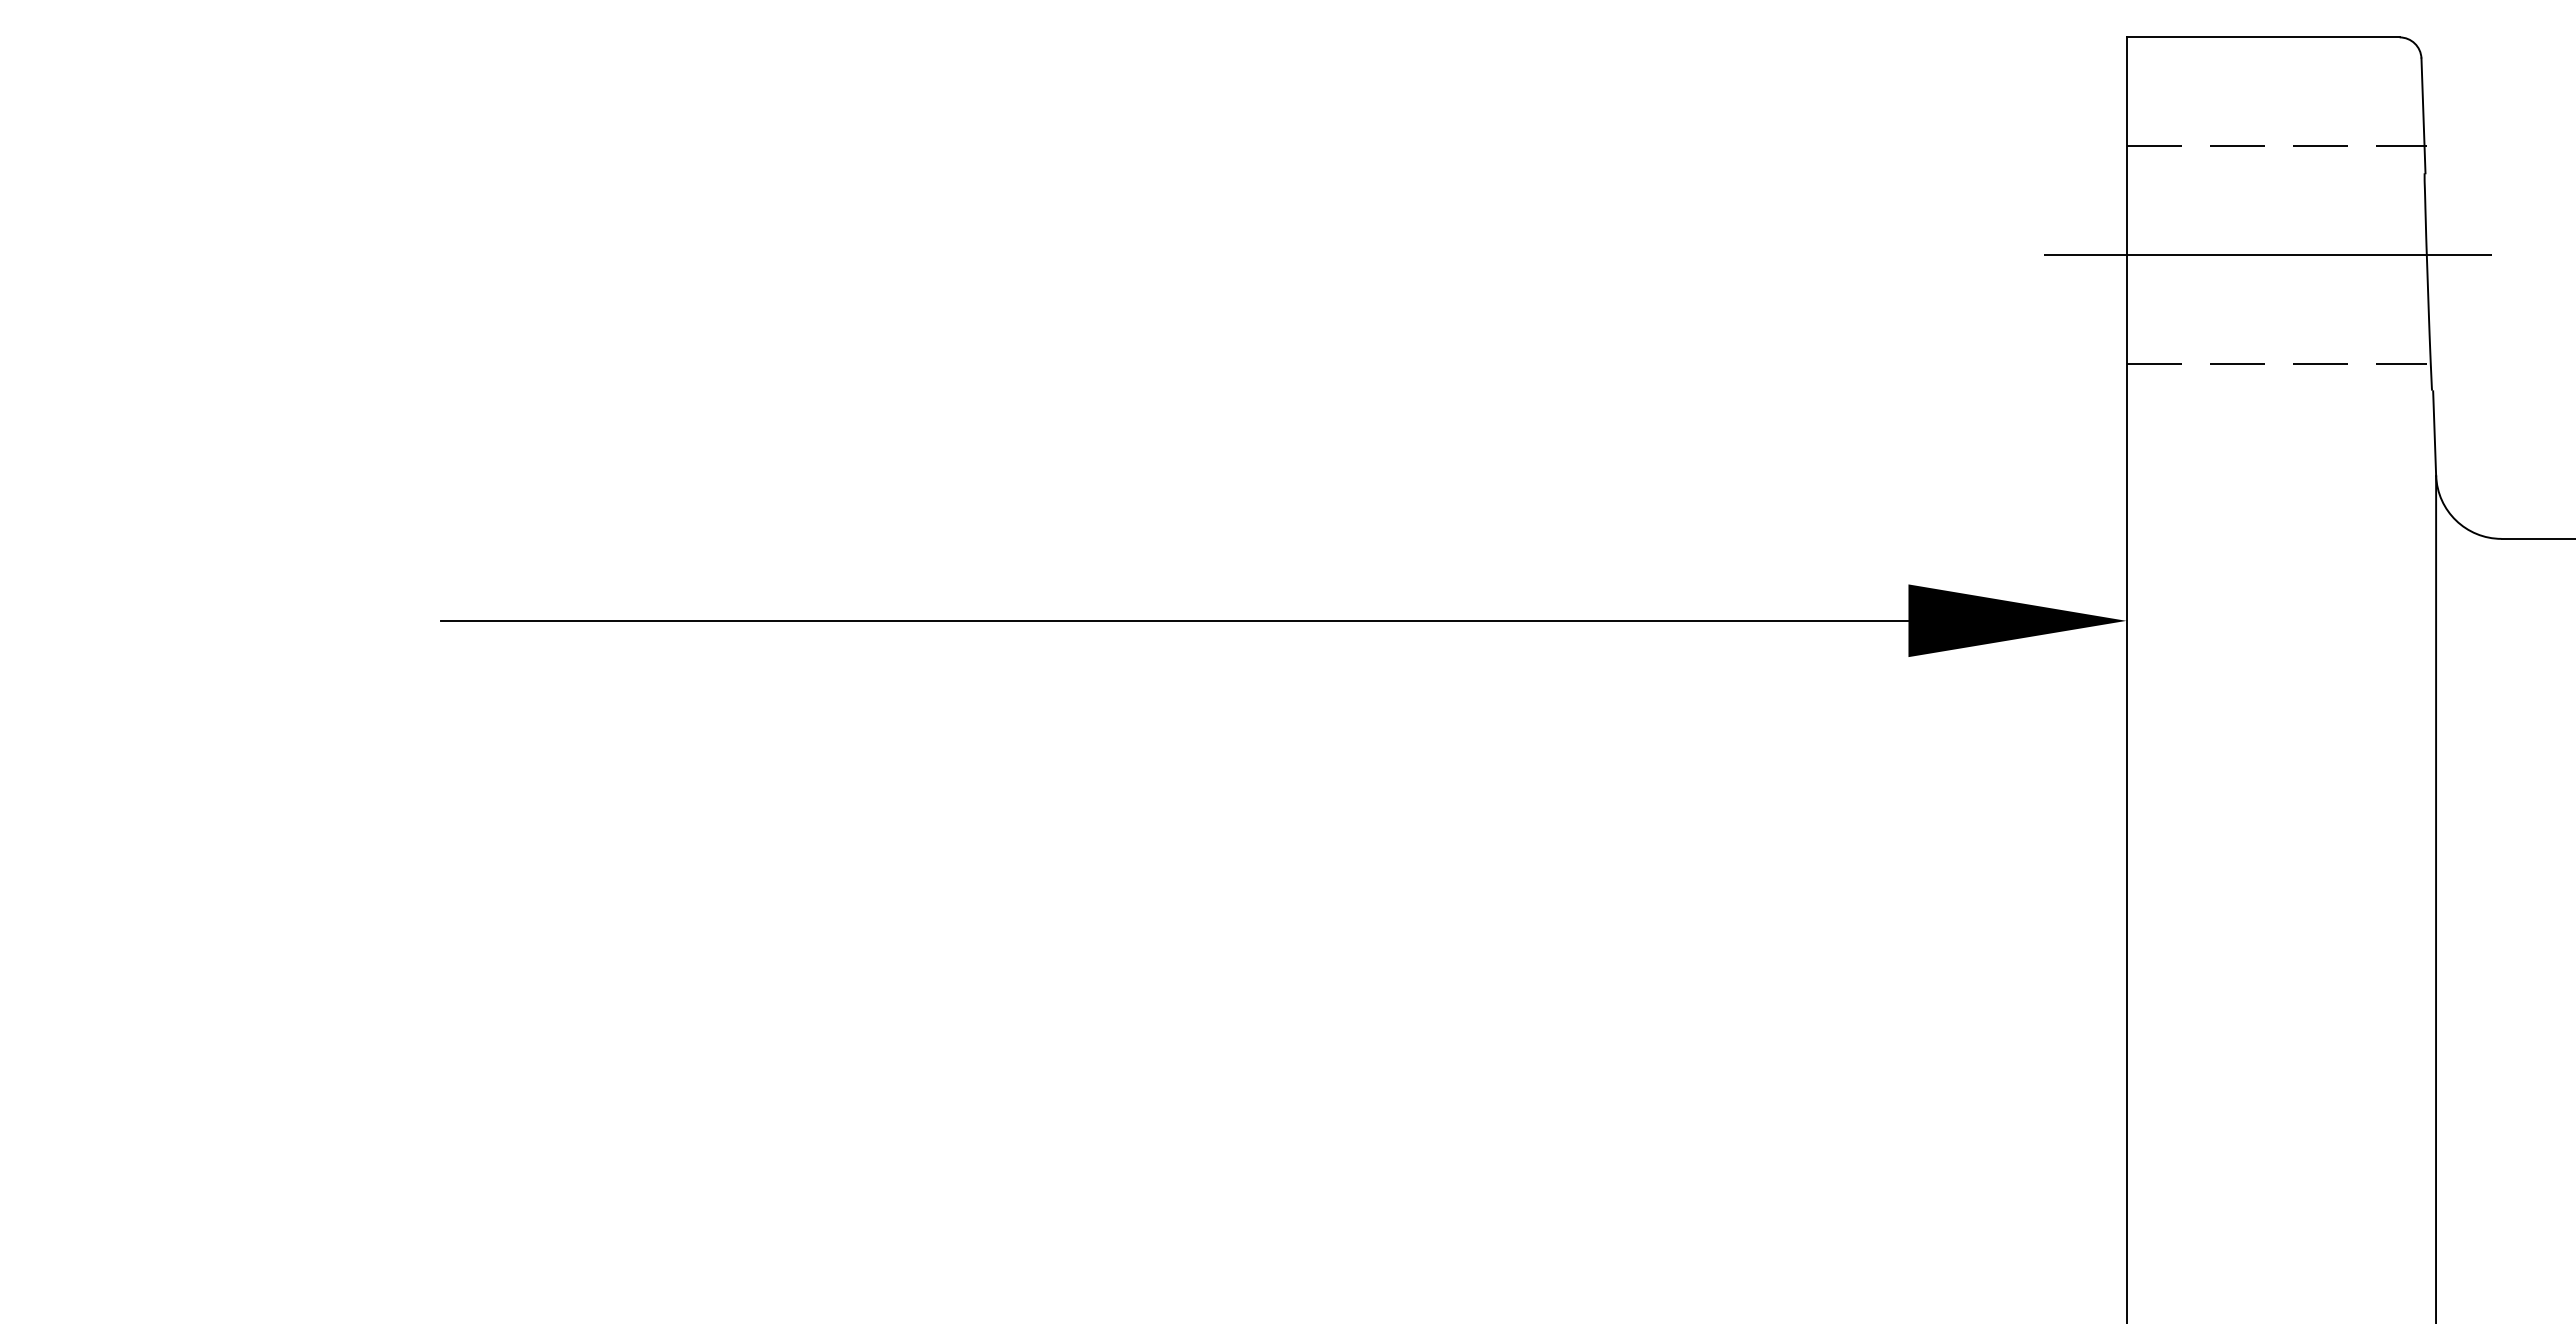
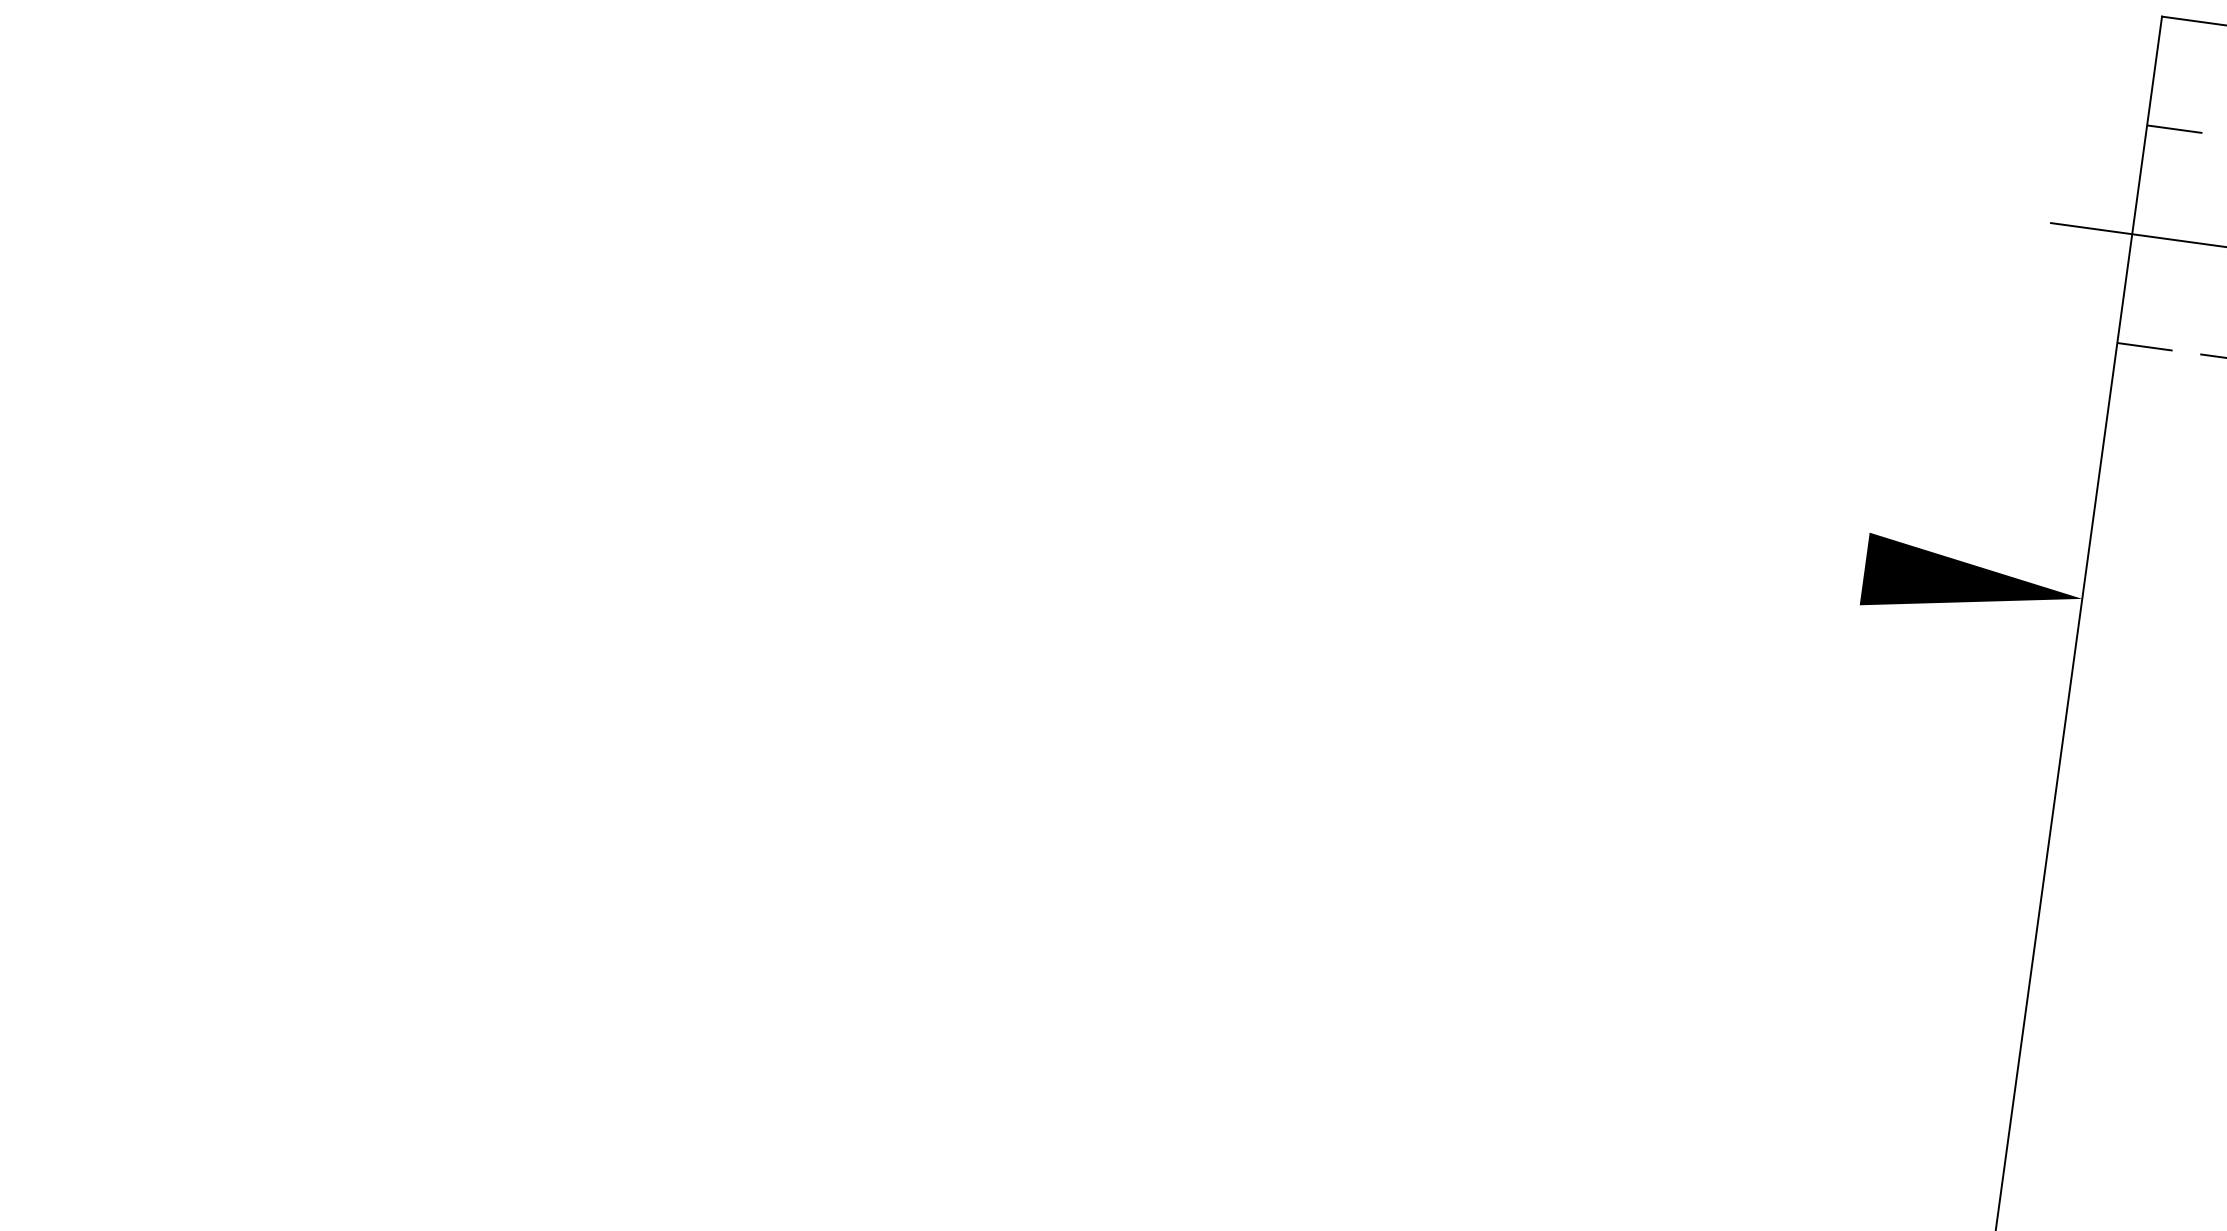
line: (1174, 620) -> (1132, 468), removed

